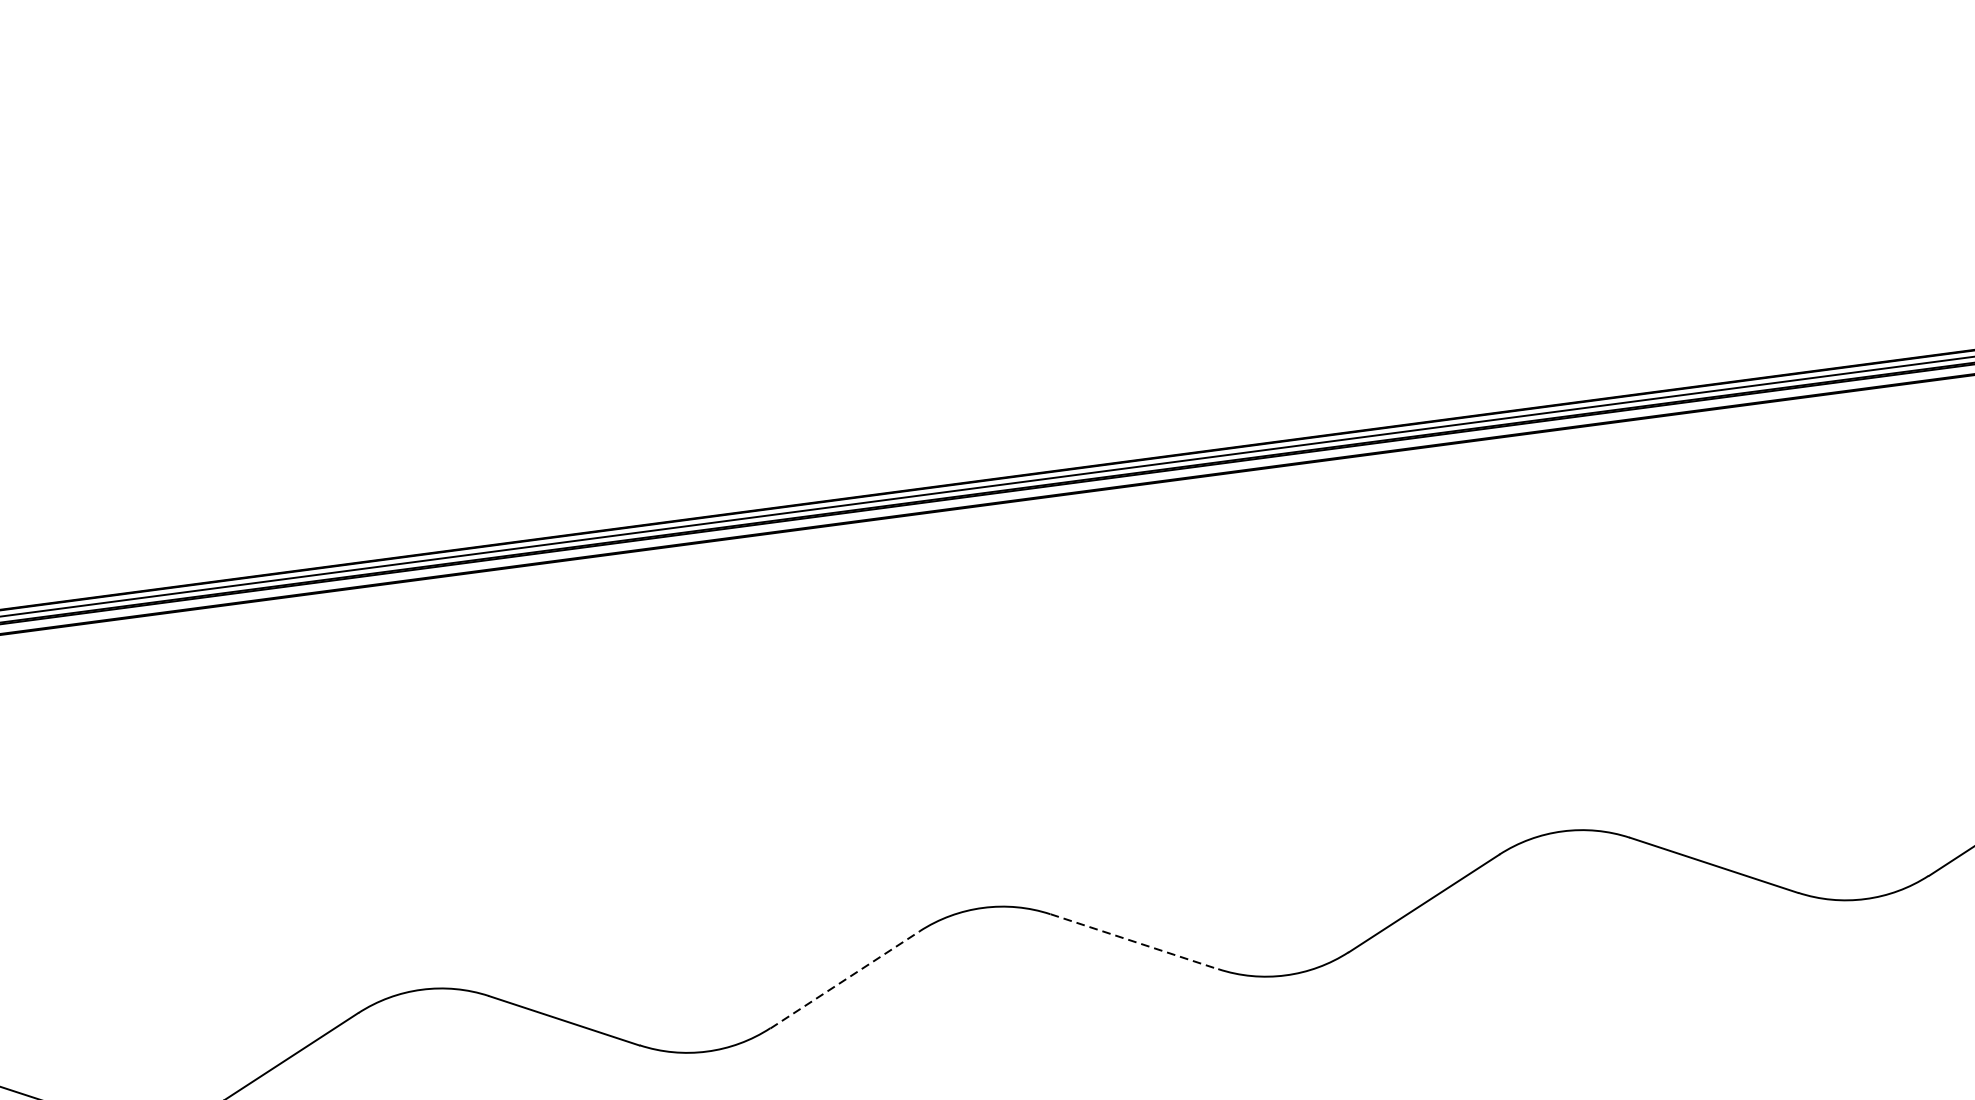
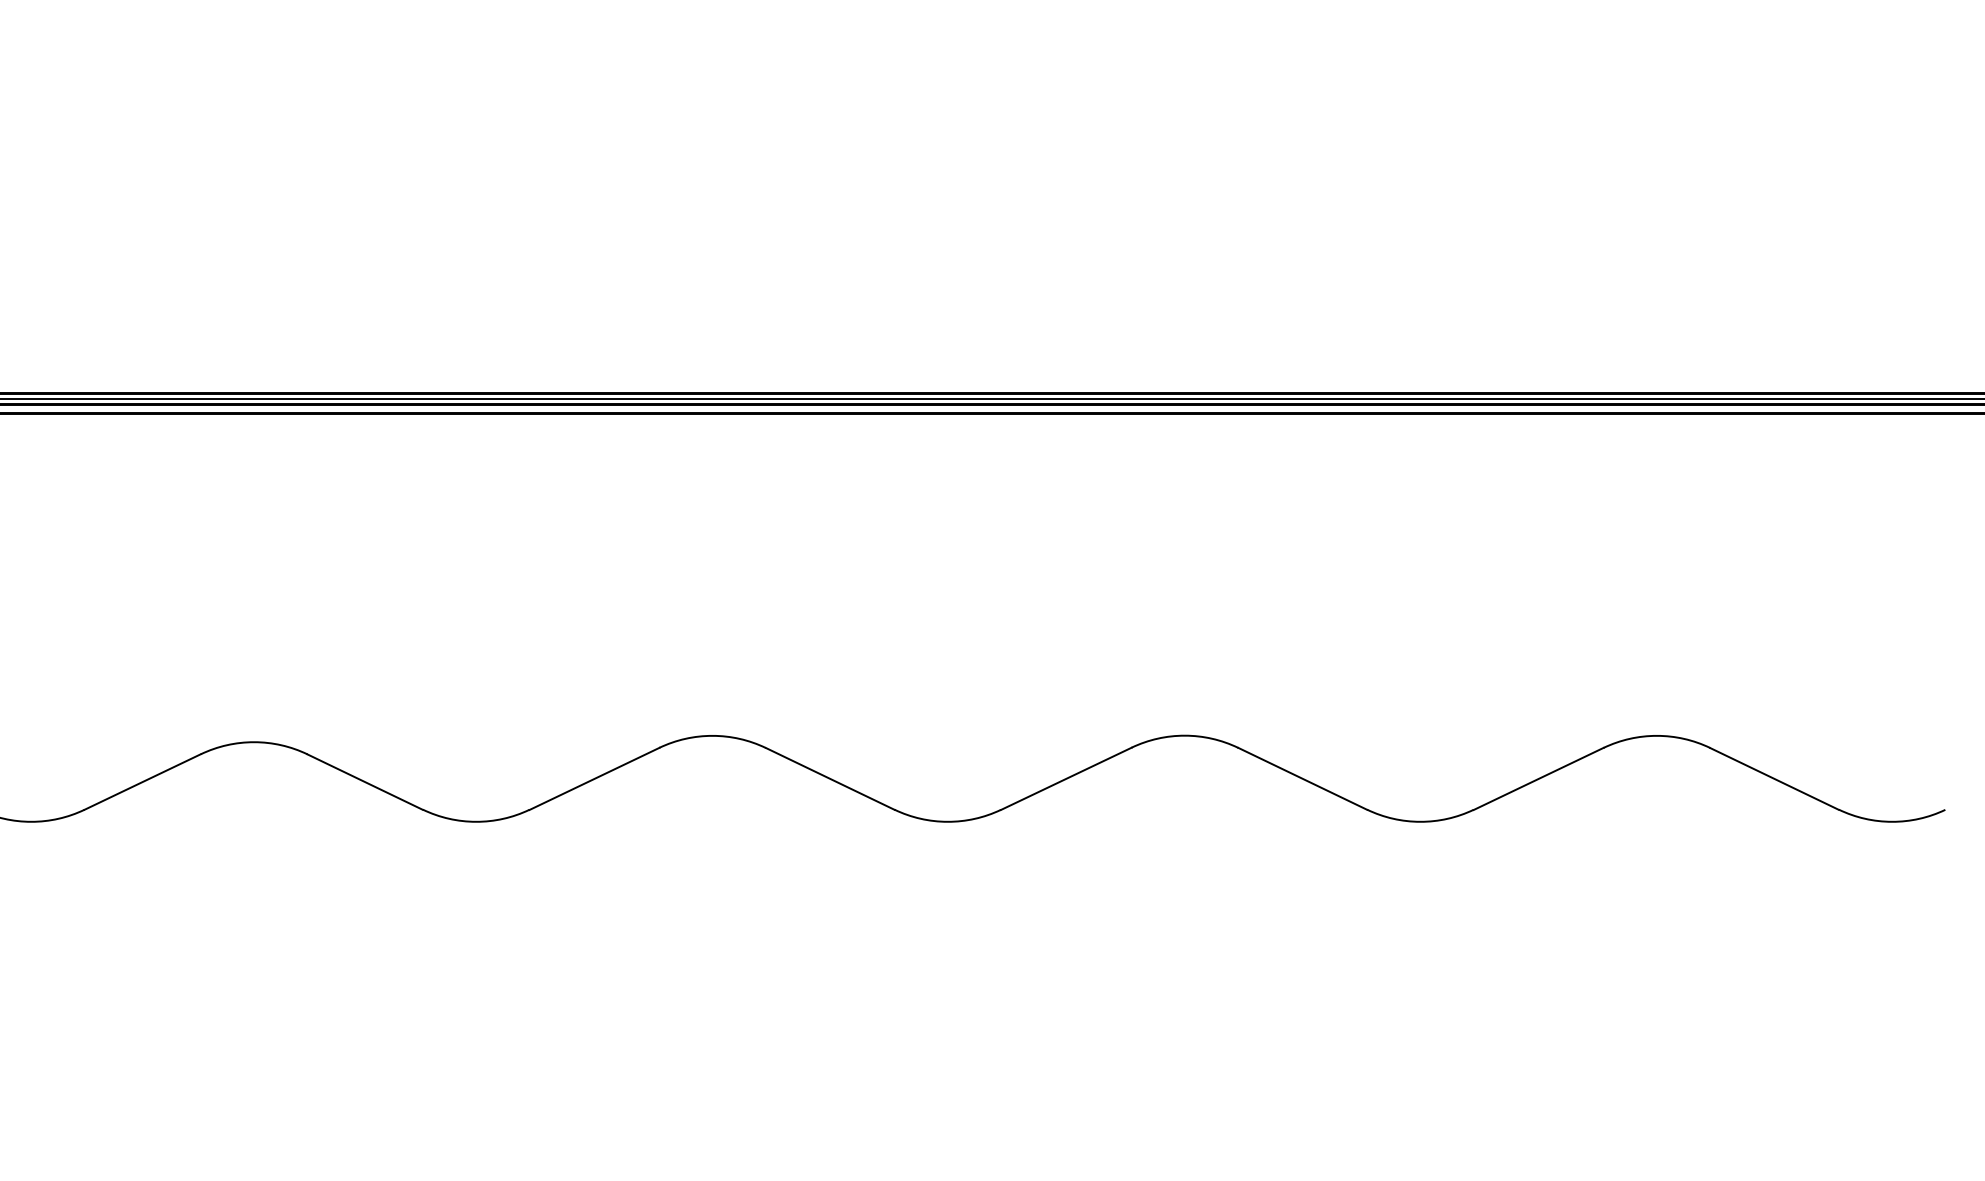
line: (1134, 942) -> (830, 779), dashed -> solid
line: (845, 979) -> (594, 778), dashed -> solid

